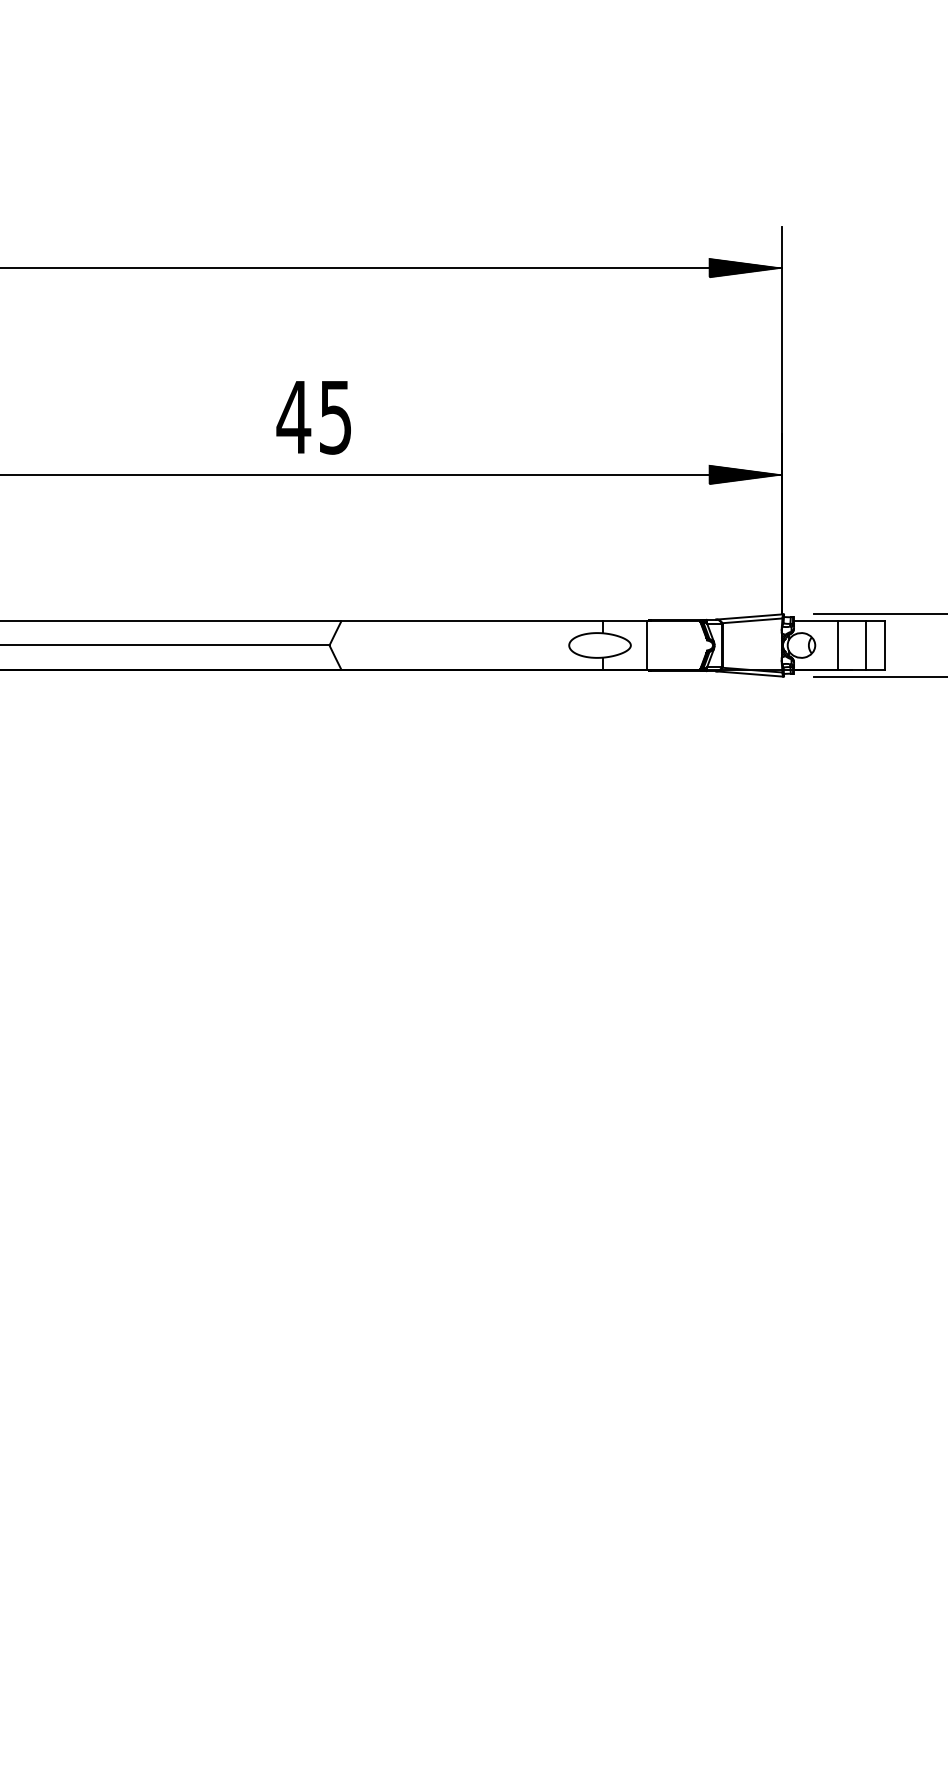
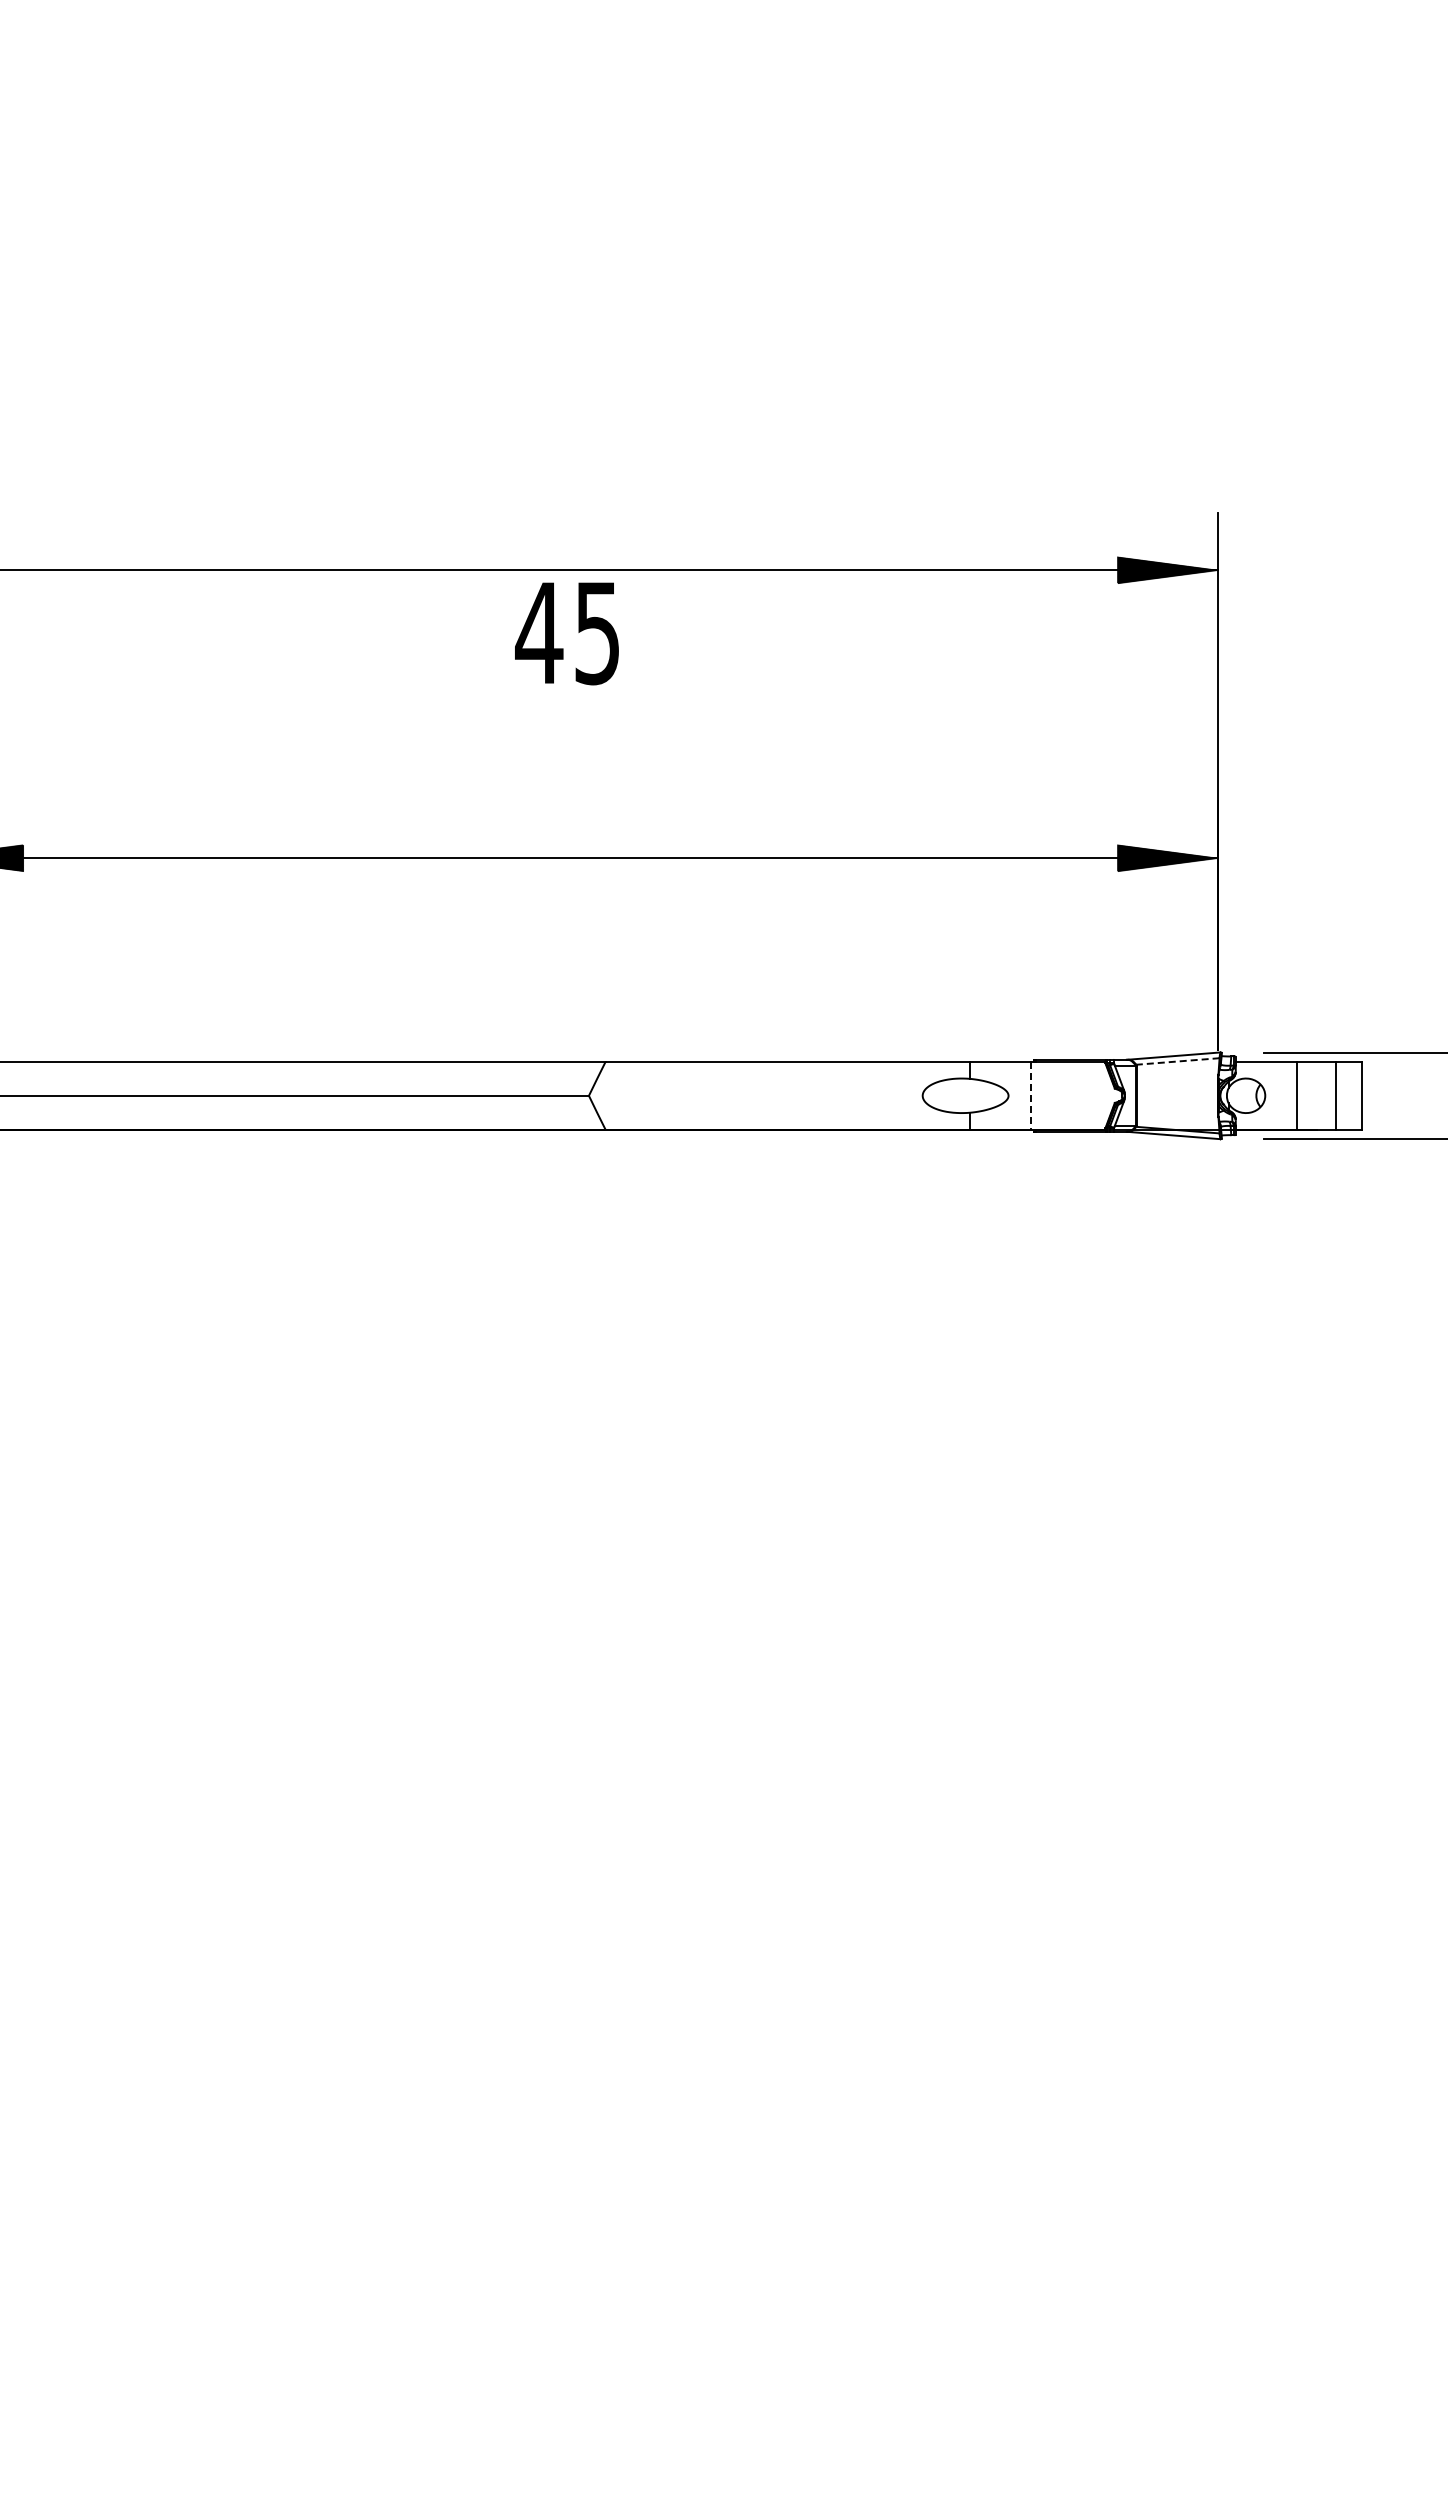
text: (313, 417) -> (566, 633), moved
line: (752, 620) -> (1178, 1061), solid -> dashed
line: (646, 645) -> (1030, 1095), solid -> dashed

